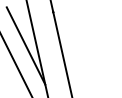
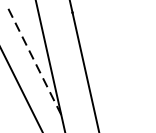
line: (25, 45) -> (33, 59), solid -> dashed

